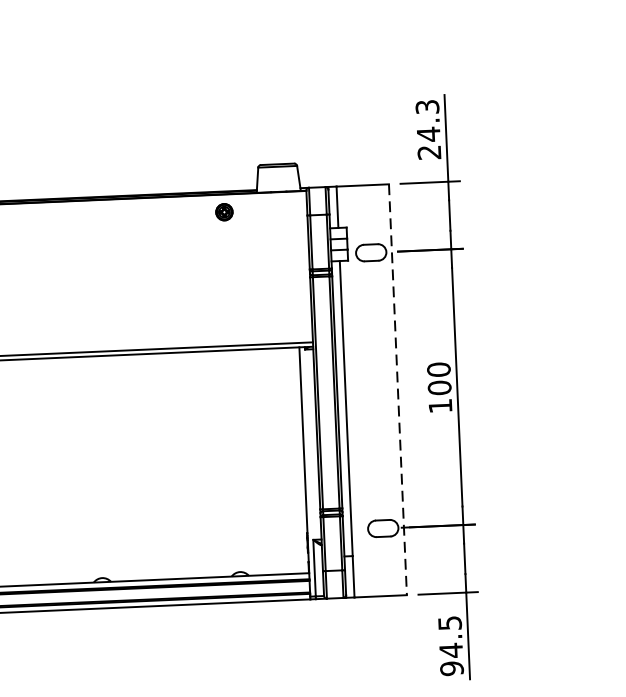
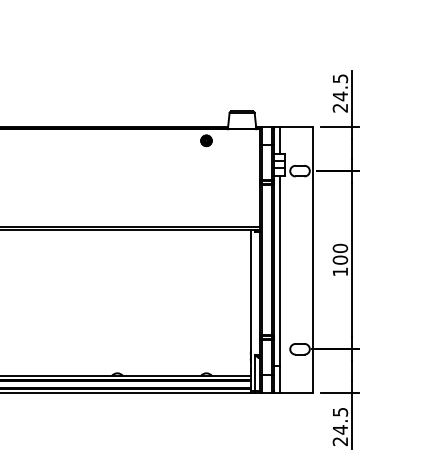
text: (426, 106) -> (339, 78), 24.3 -> 24.5
line: (398, 390) -> (313, 260), dashed -> solid
text: (452, 668) -> (340, 441), 94.5 -> 24.5

